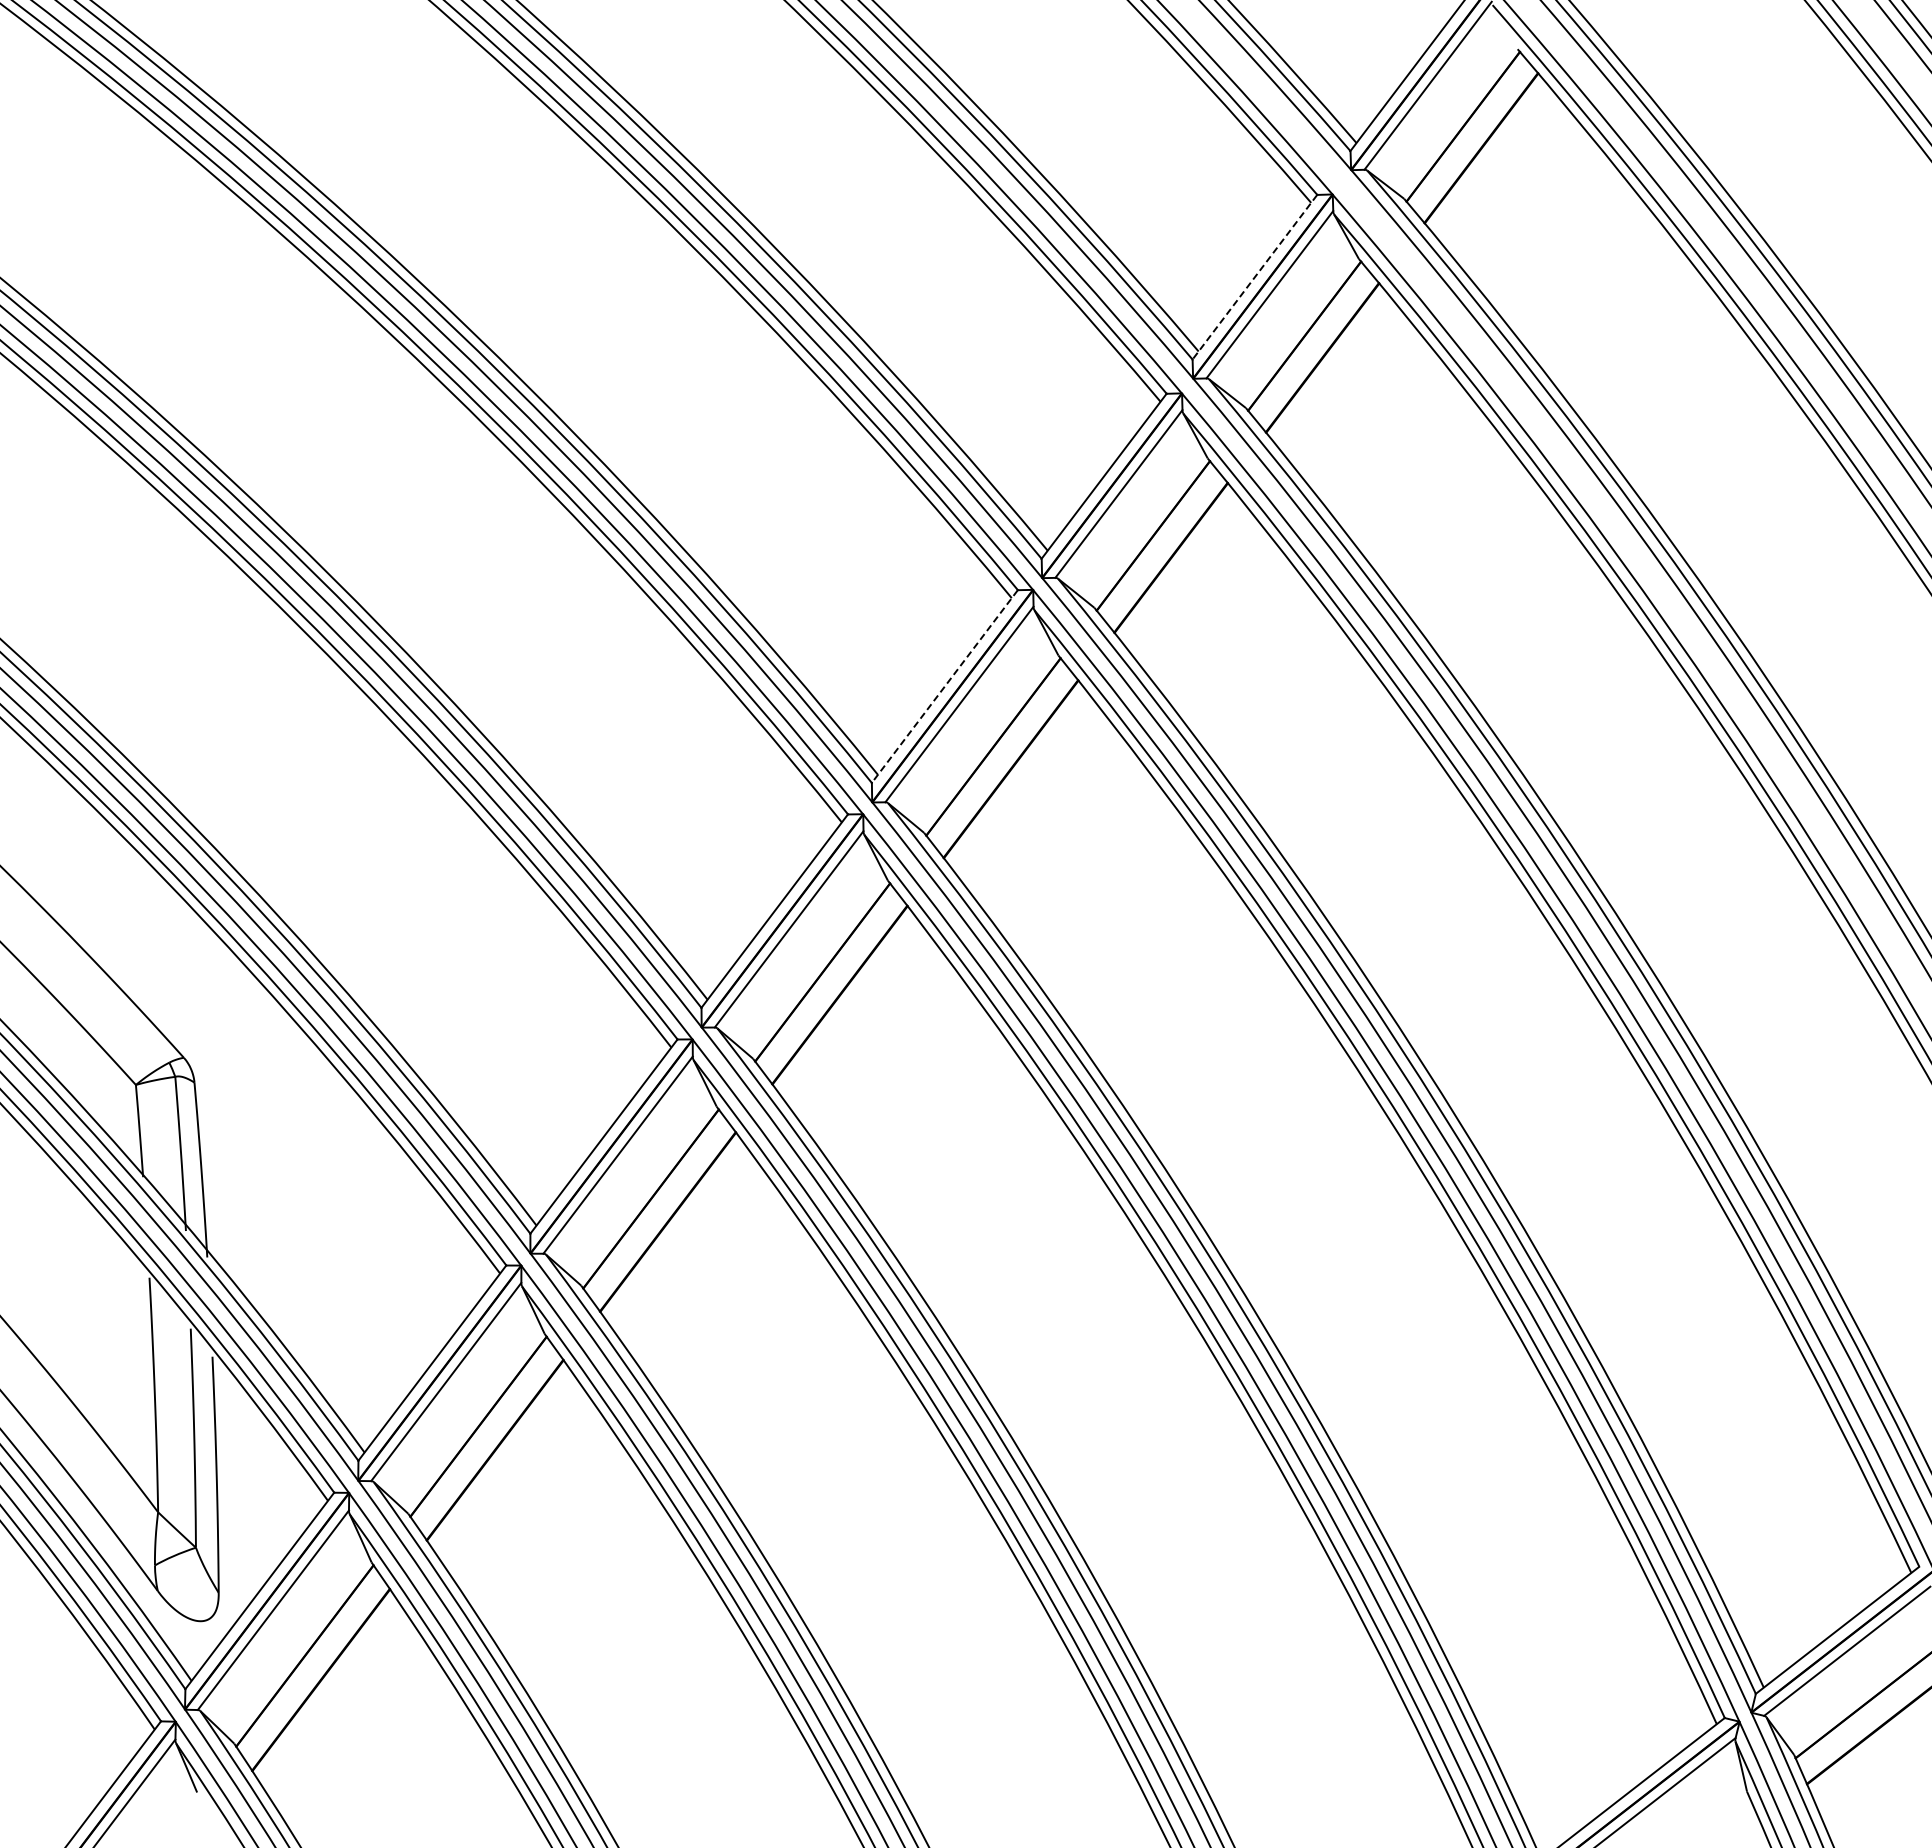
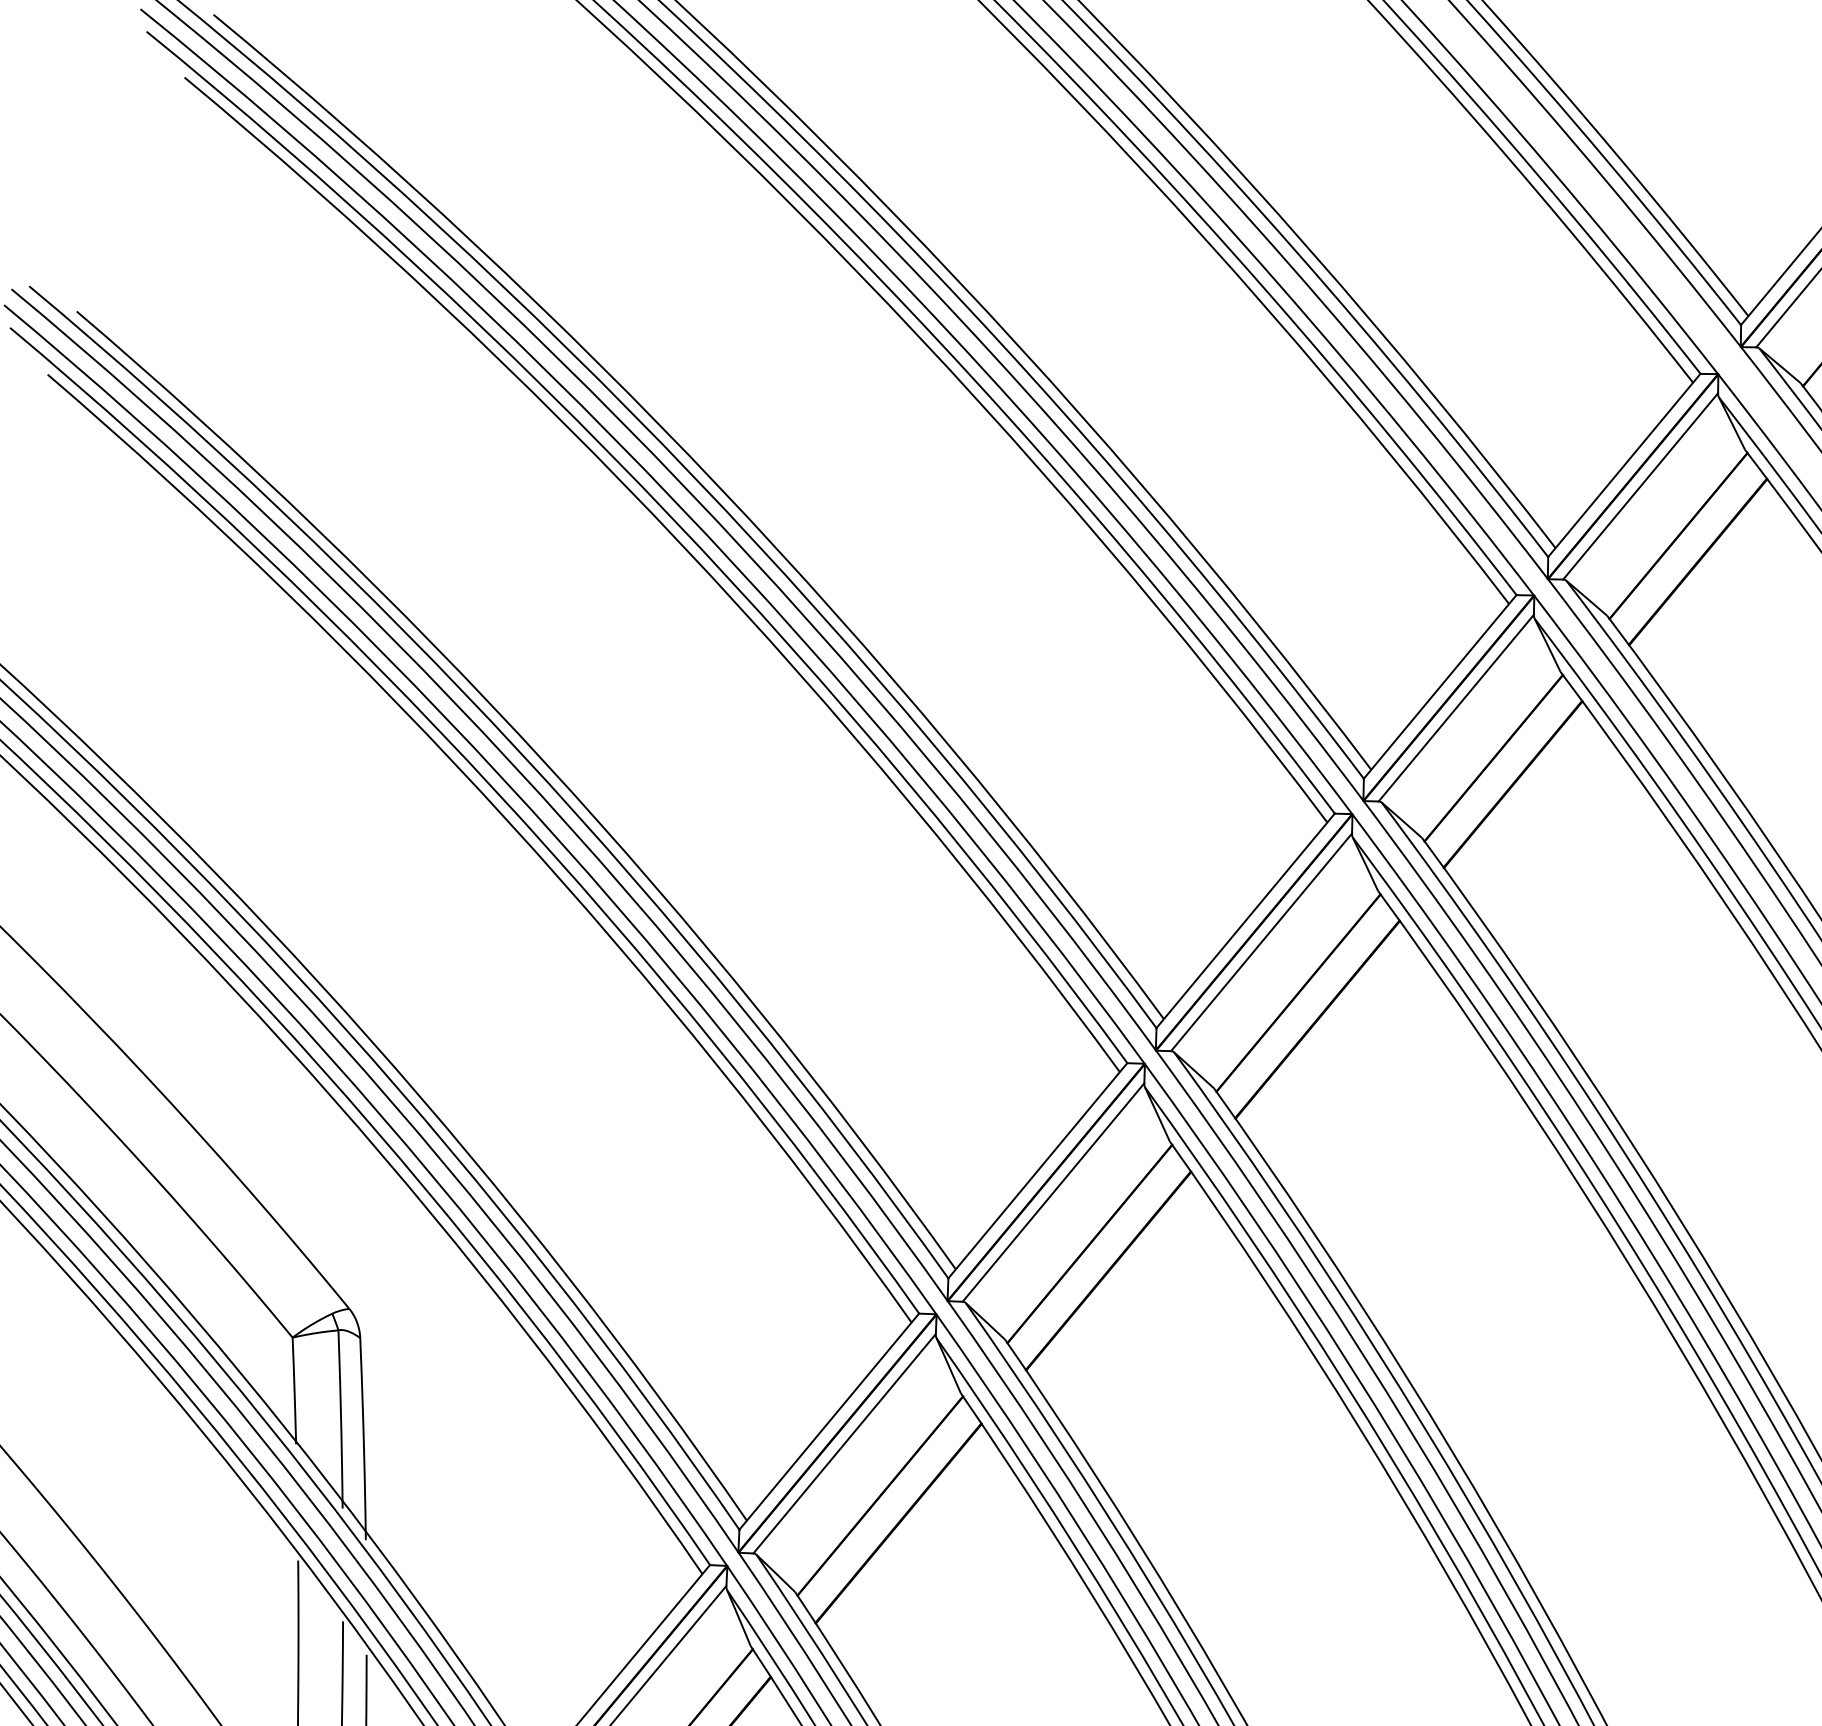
line: (1254, 277) -> (1623, 465), dashed -> solid
line: (944, 686) -> (1245, 920), dashed -> solid

